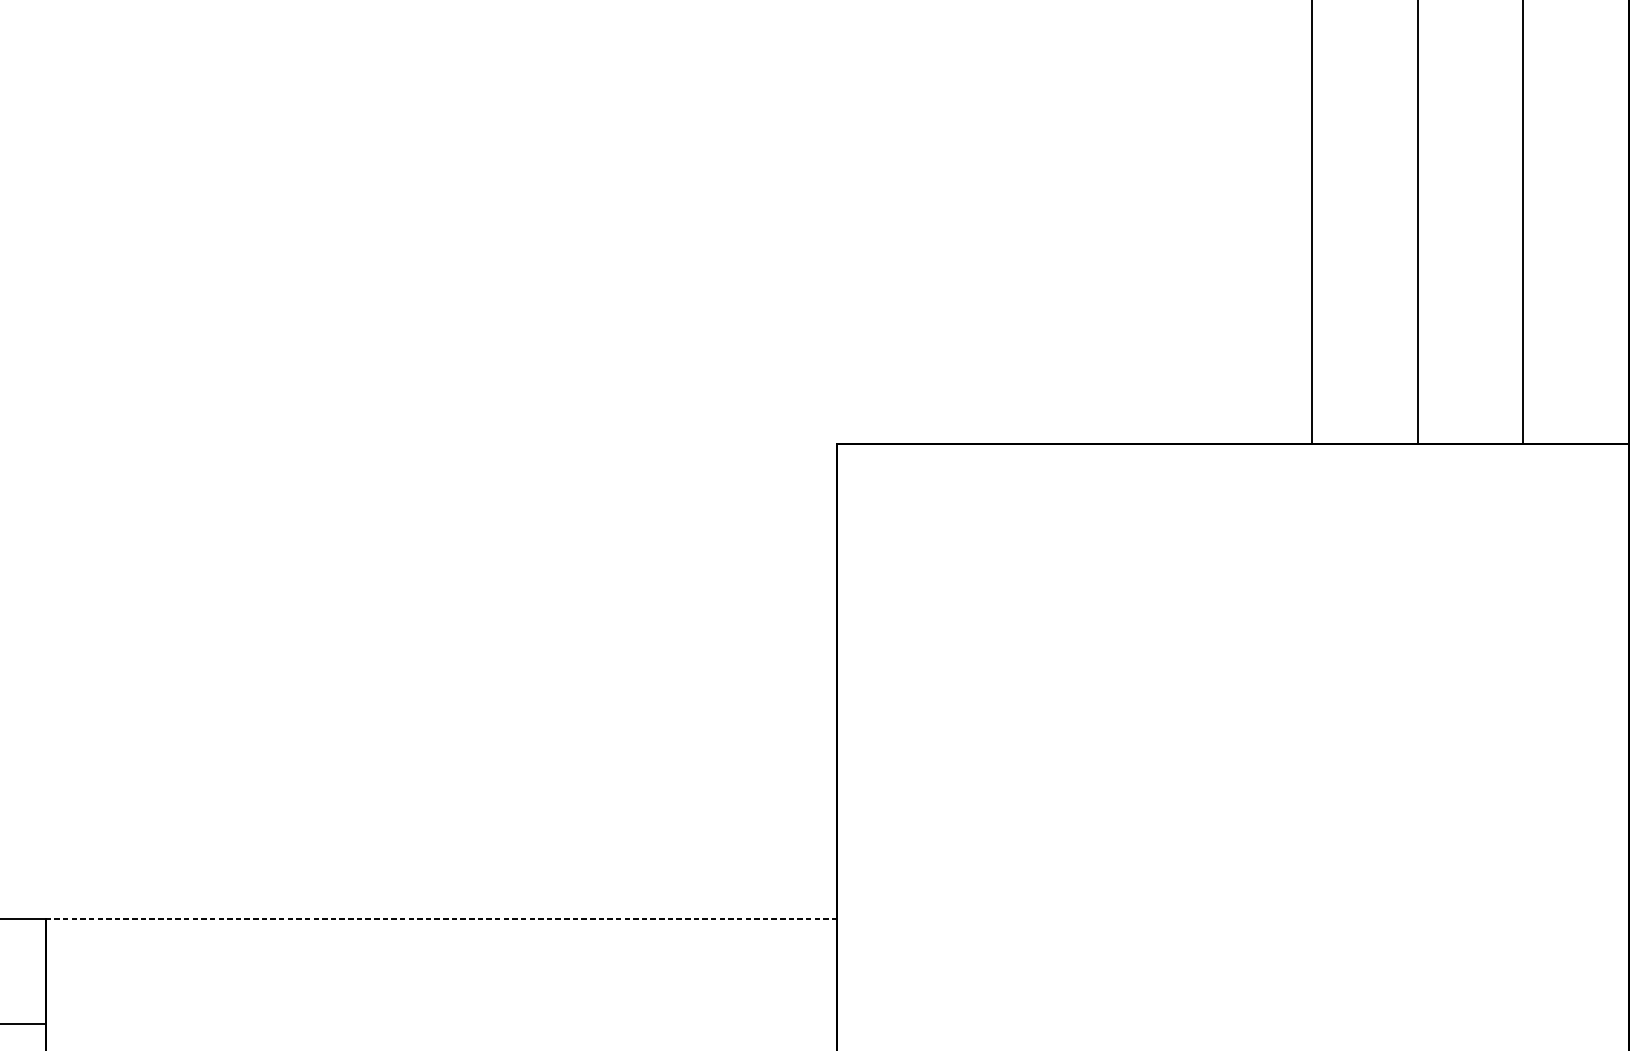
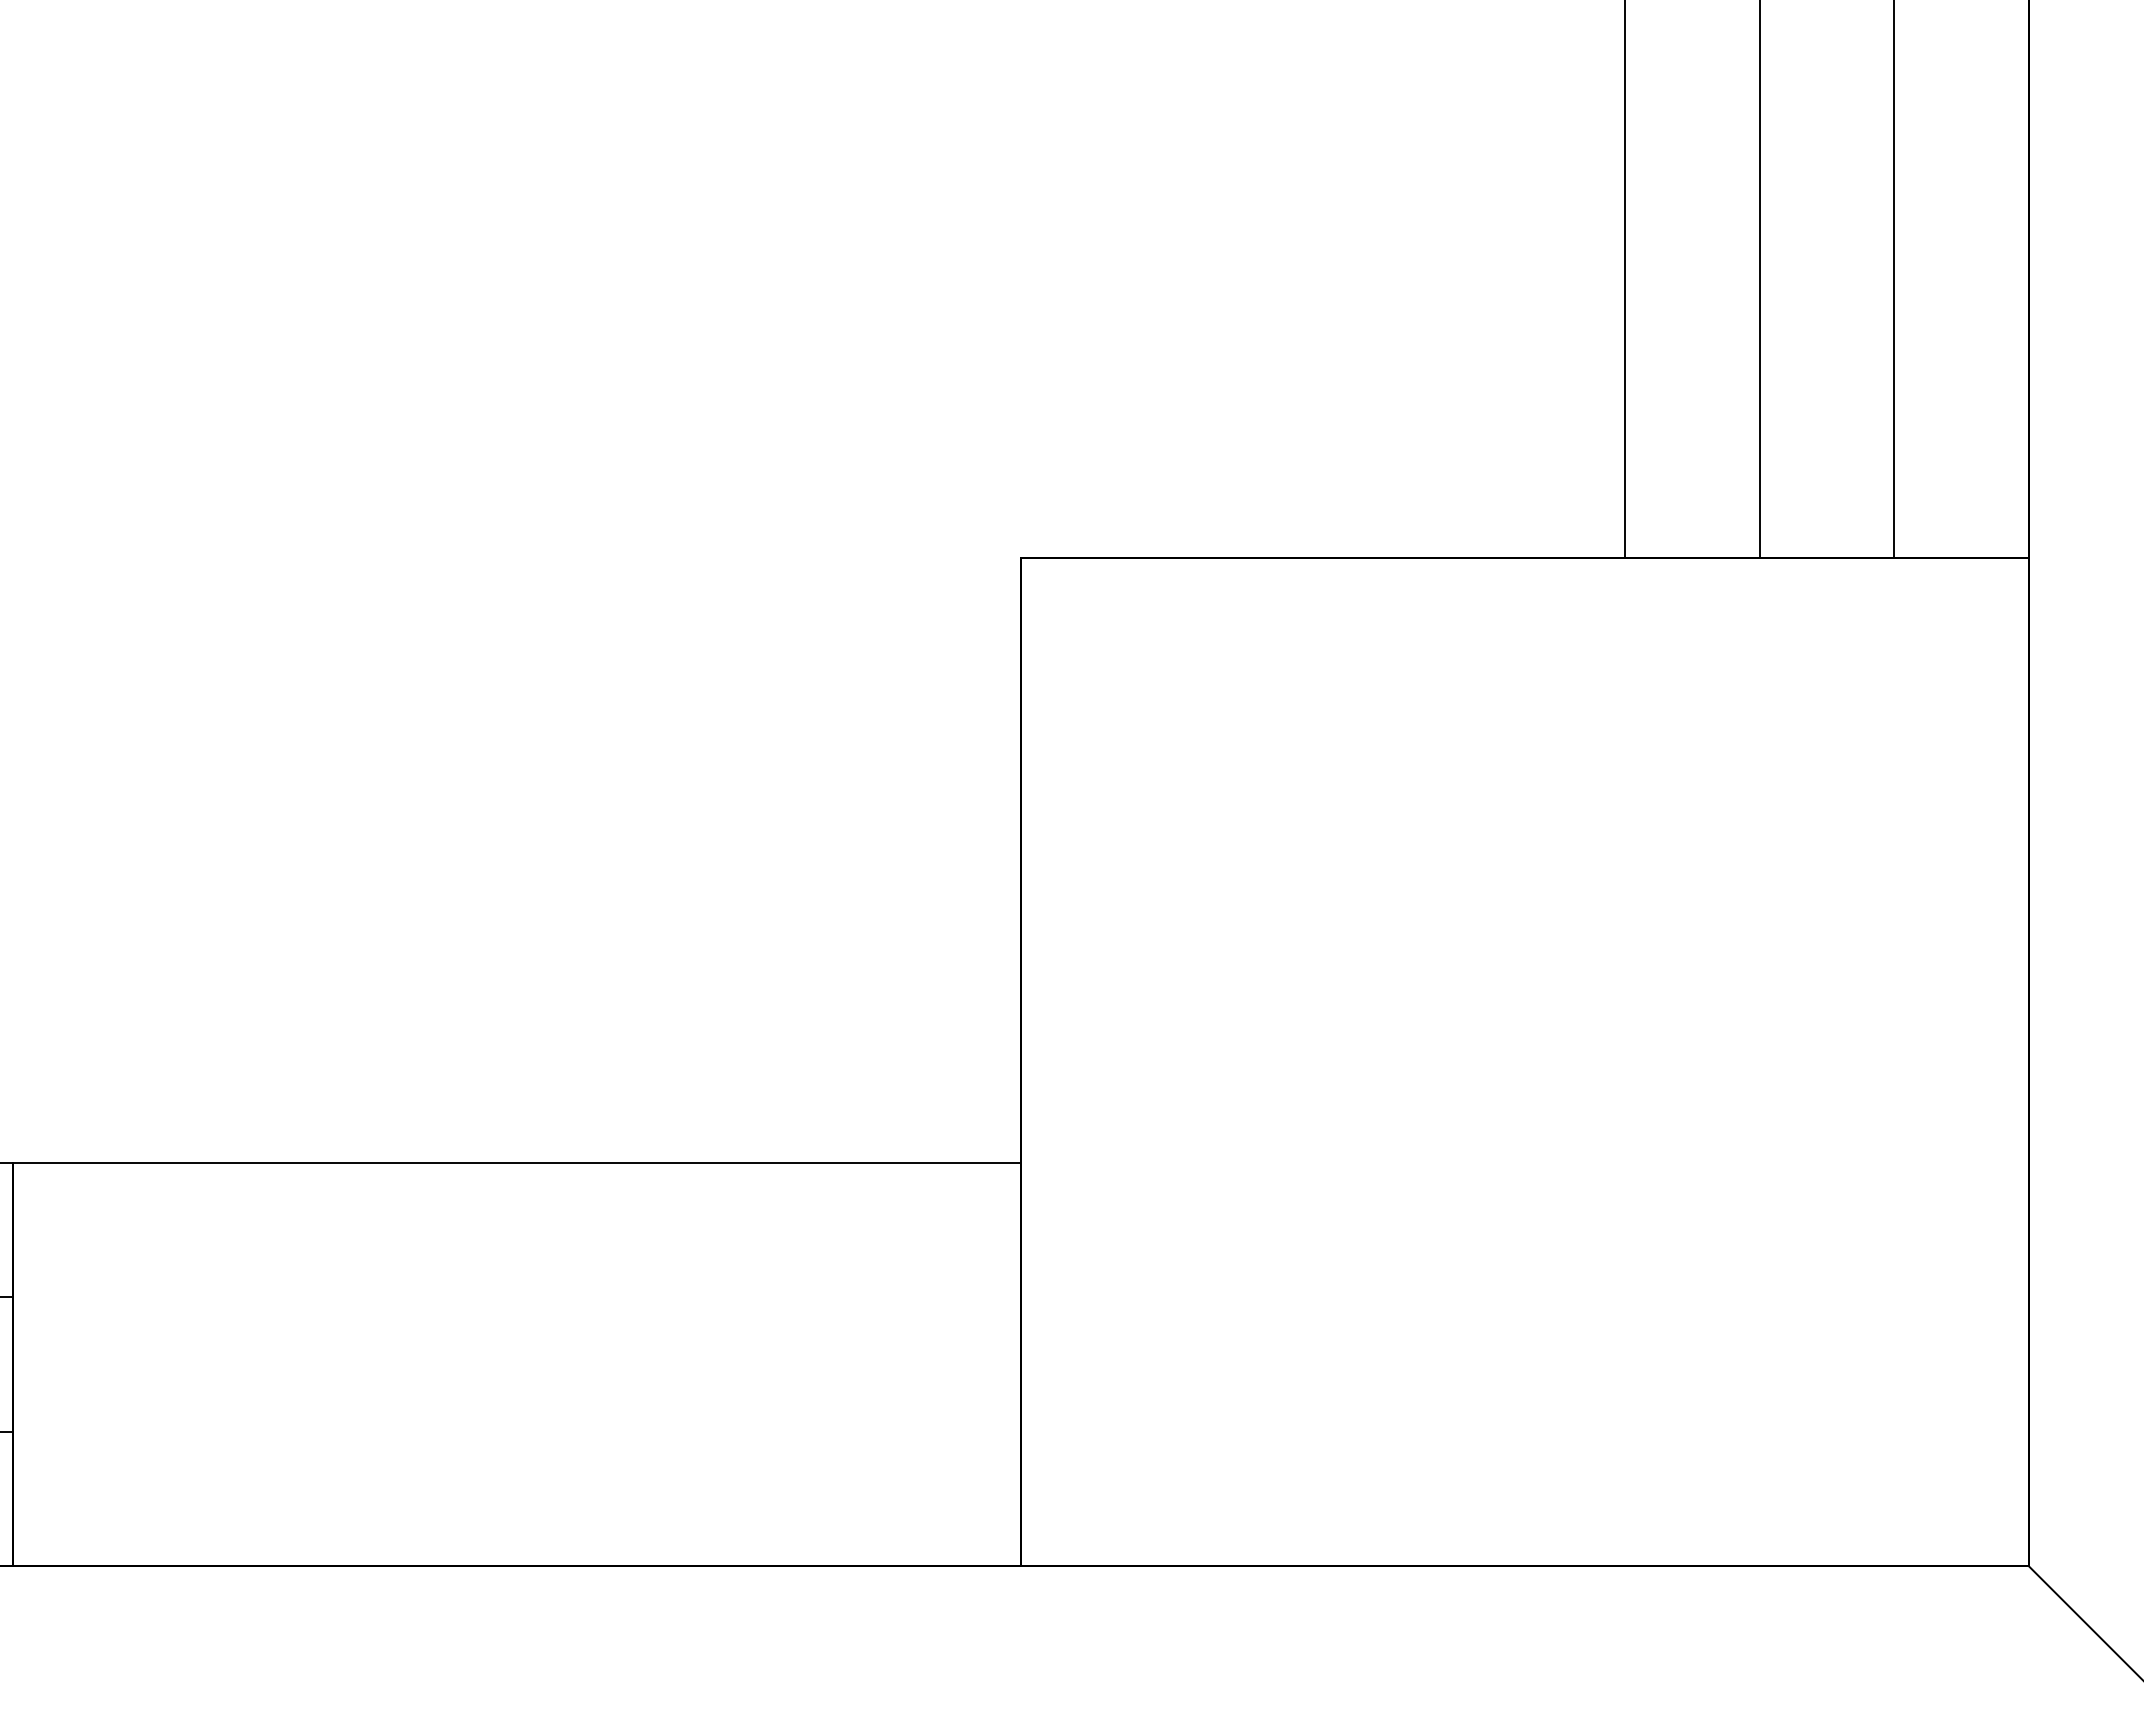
line: (442, 918) -> (517, 1162), dashed -> solid

